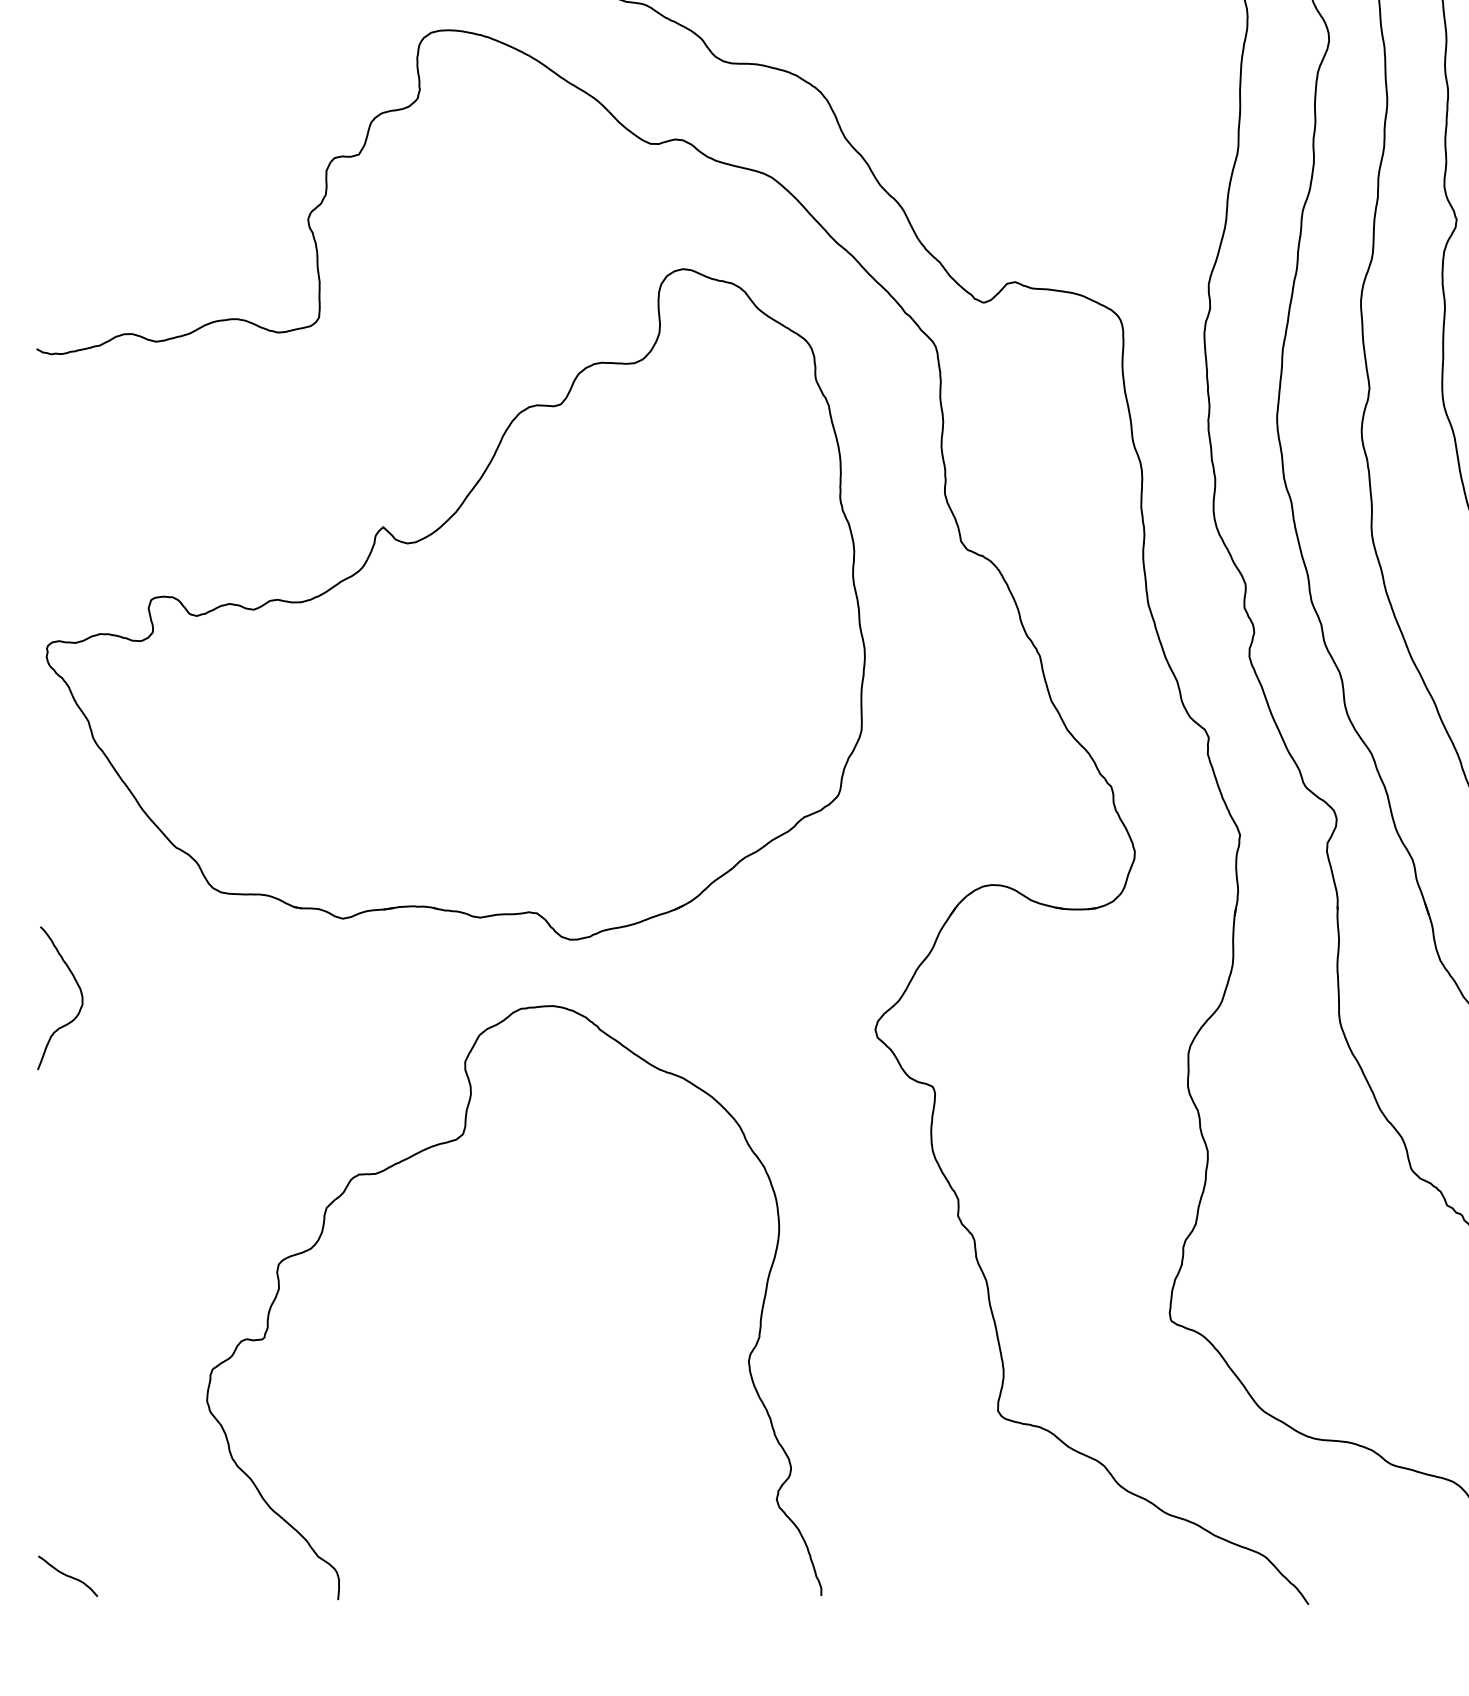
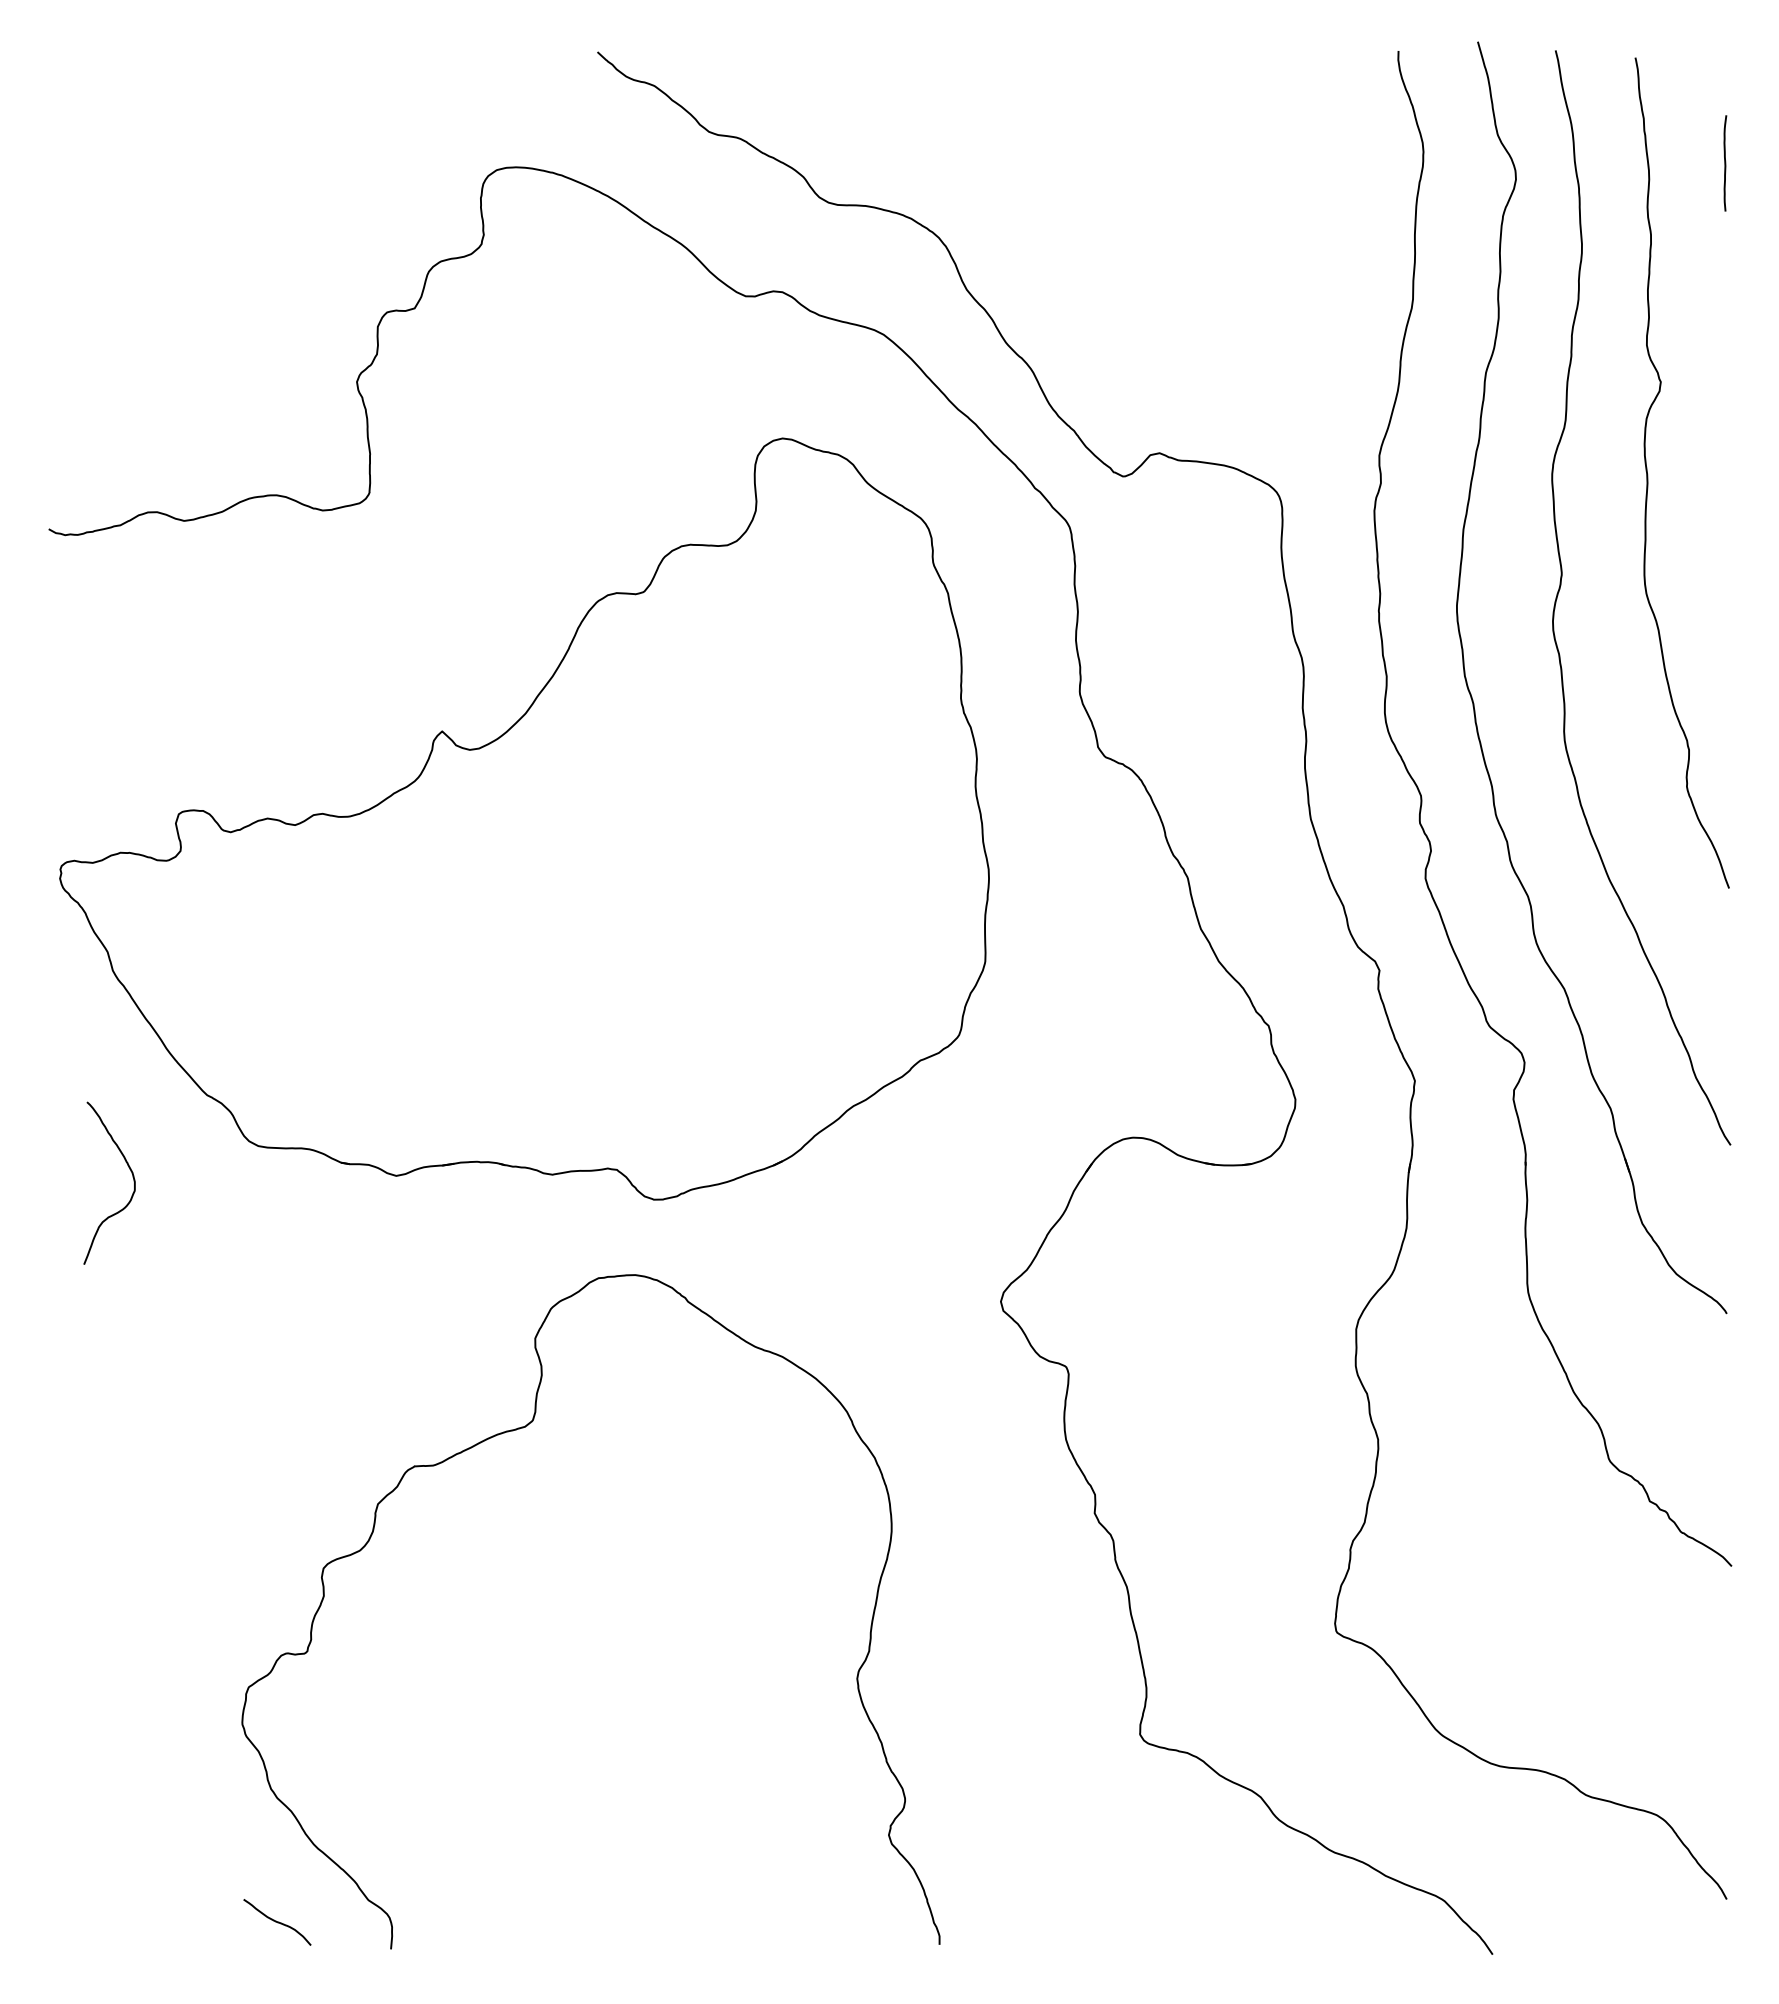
curve: (80, 993) -> (132, 1177), moved
curve: (68, 1576) -> (277, 1922), moved

